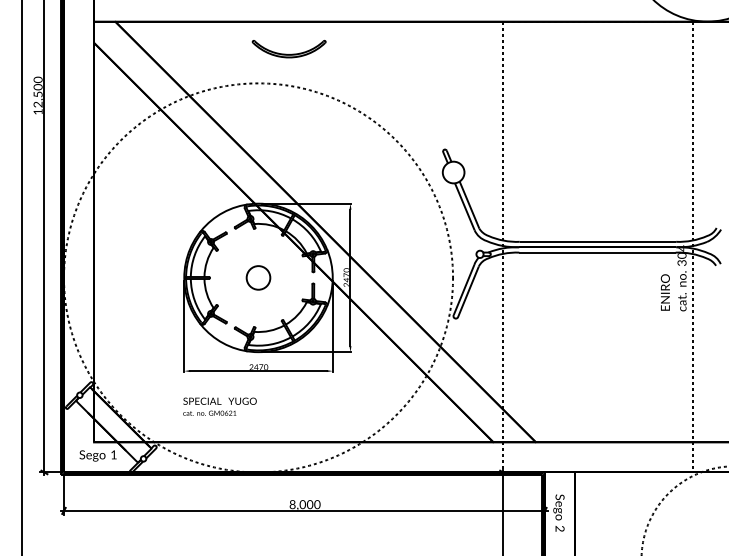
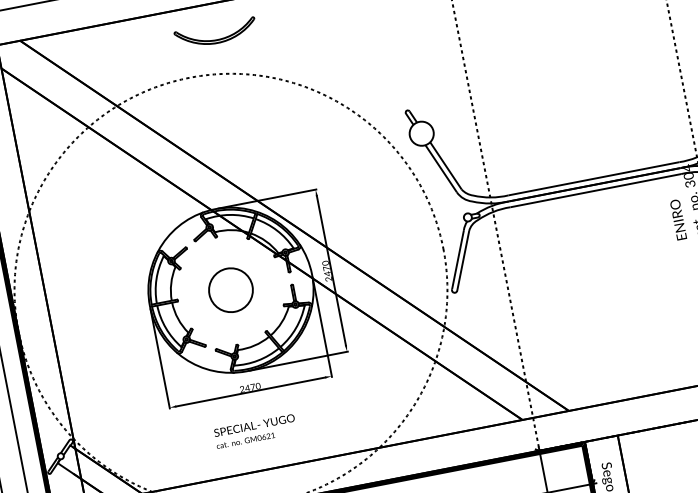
circle: (258, 277) -> (230, 289), size x1.67
text: (219, 406) -> (254, 431), moved

